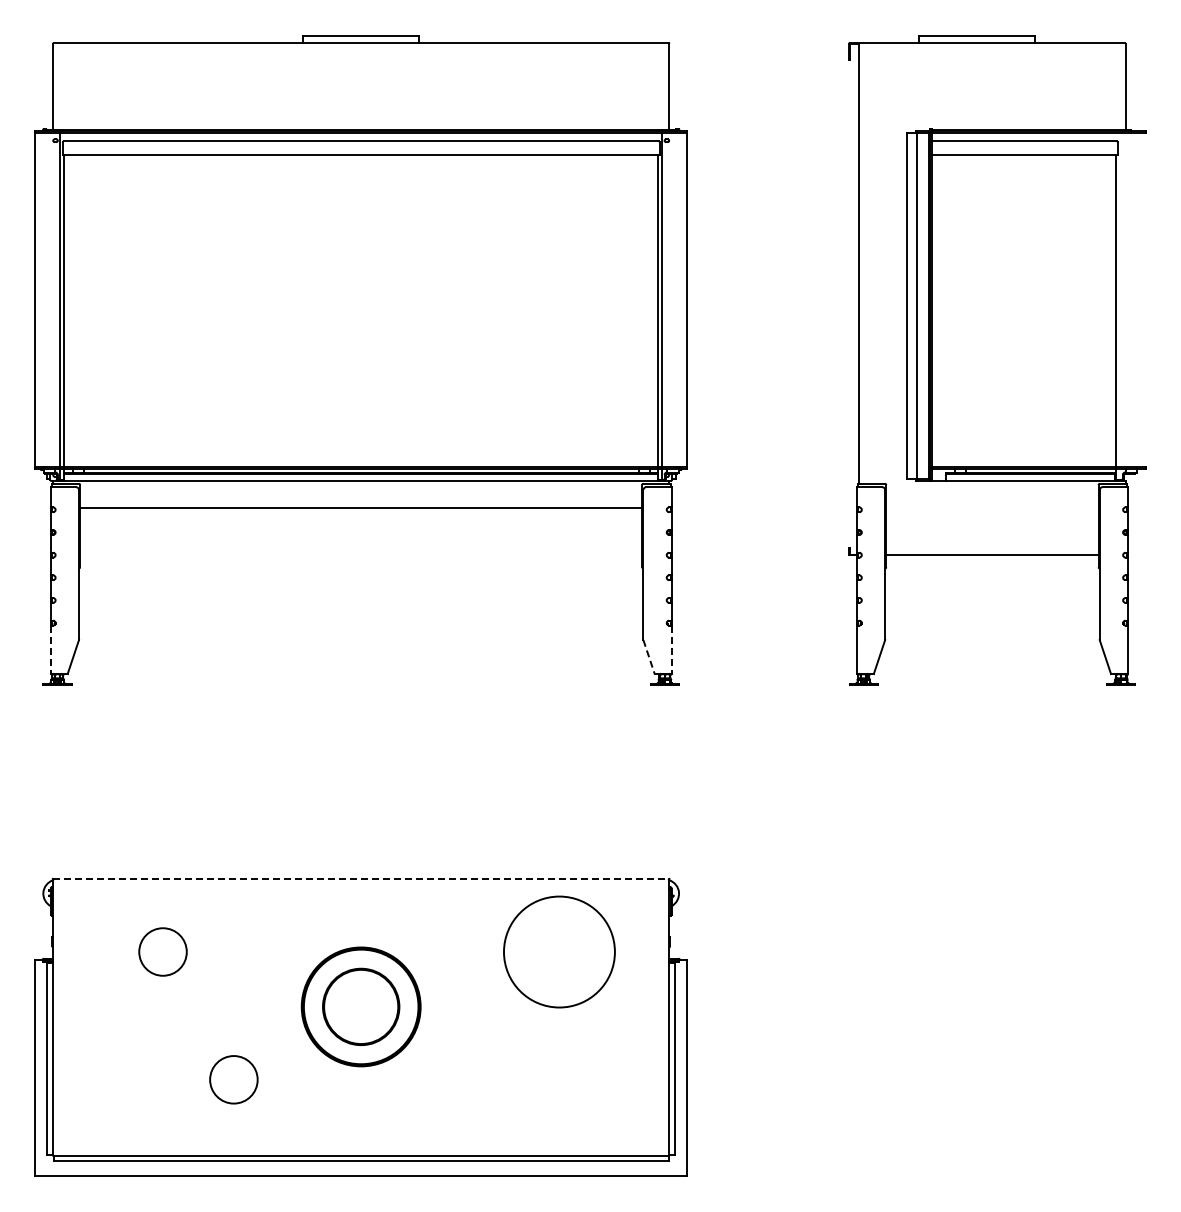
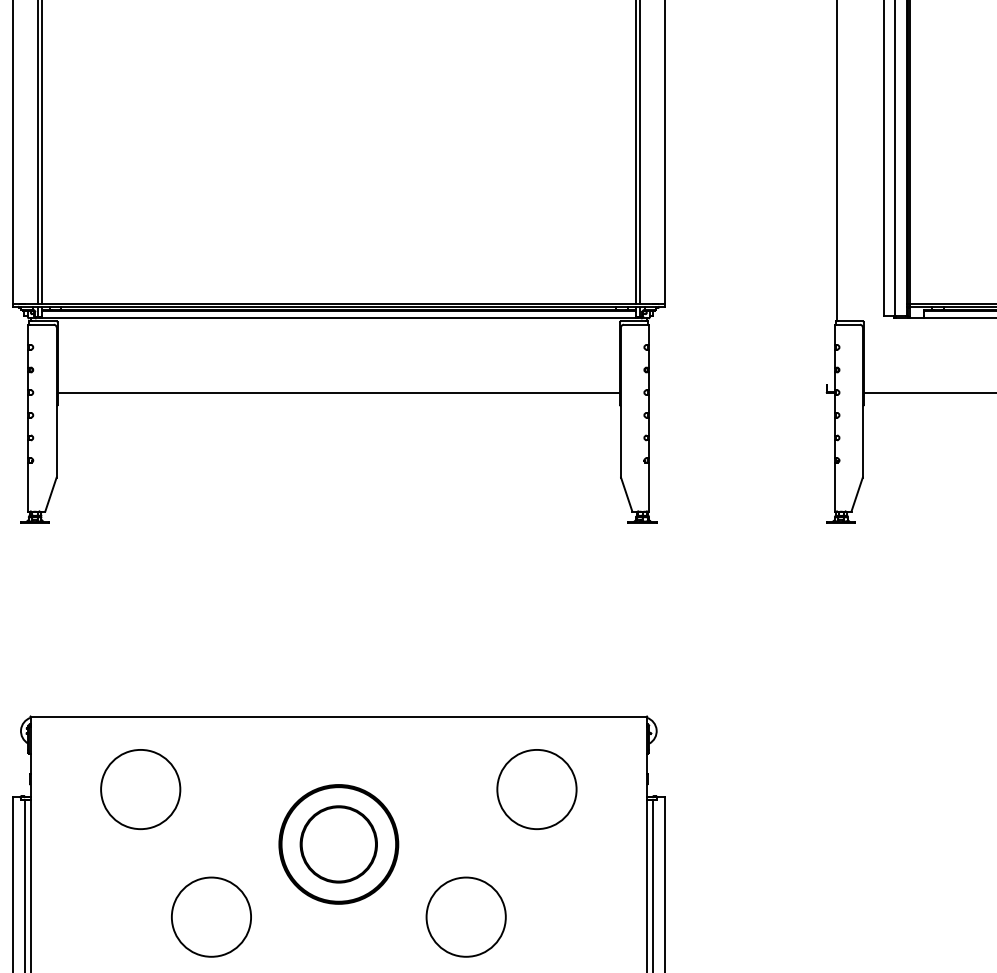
line: (361, 508) -> (339, 393), moved
line: (50, 650) -> (28, 488), dashed -> solid
line: (671, 650) -> (649, 488), dashed -> solid
line: (649, 657) -> (627, 495), dashed -> solid
line: (361, 879) -> (339, 717), dashed -> solid
circle: (162, 951) -> (140, 789), size x1.67
circle: (558, 951) -> (536, 789), size x0.71
circle: (233, 1079) -> (211, 917), size x1.67
circle: (488, 1079) -> (466, 917), added

